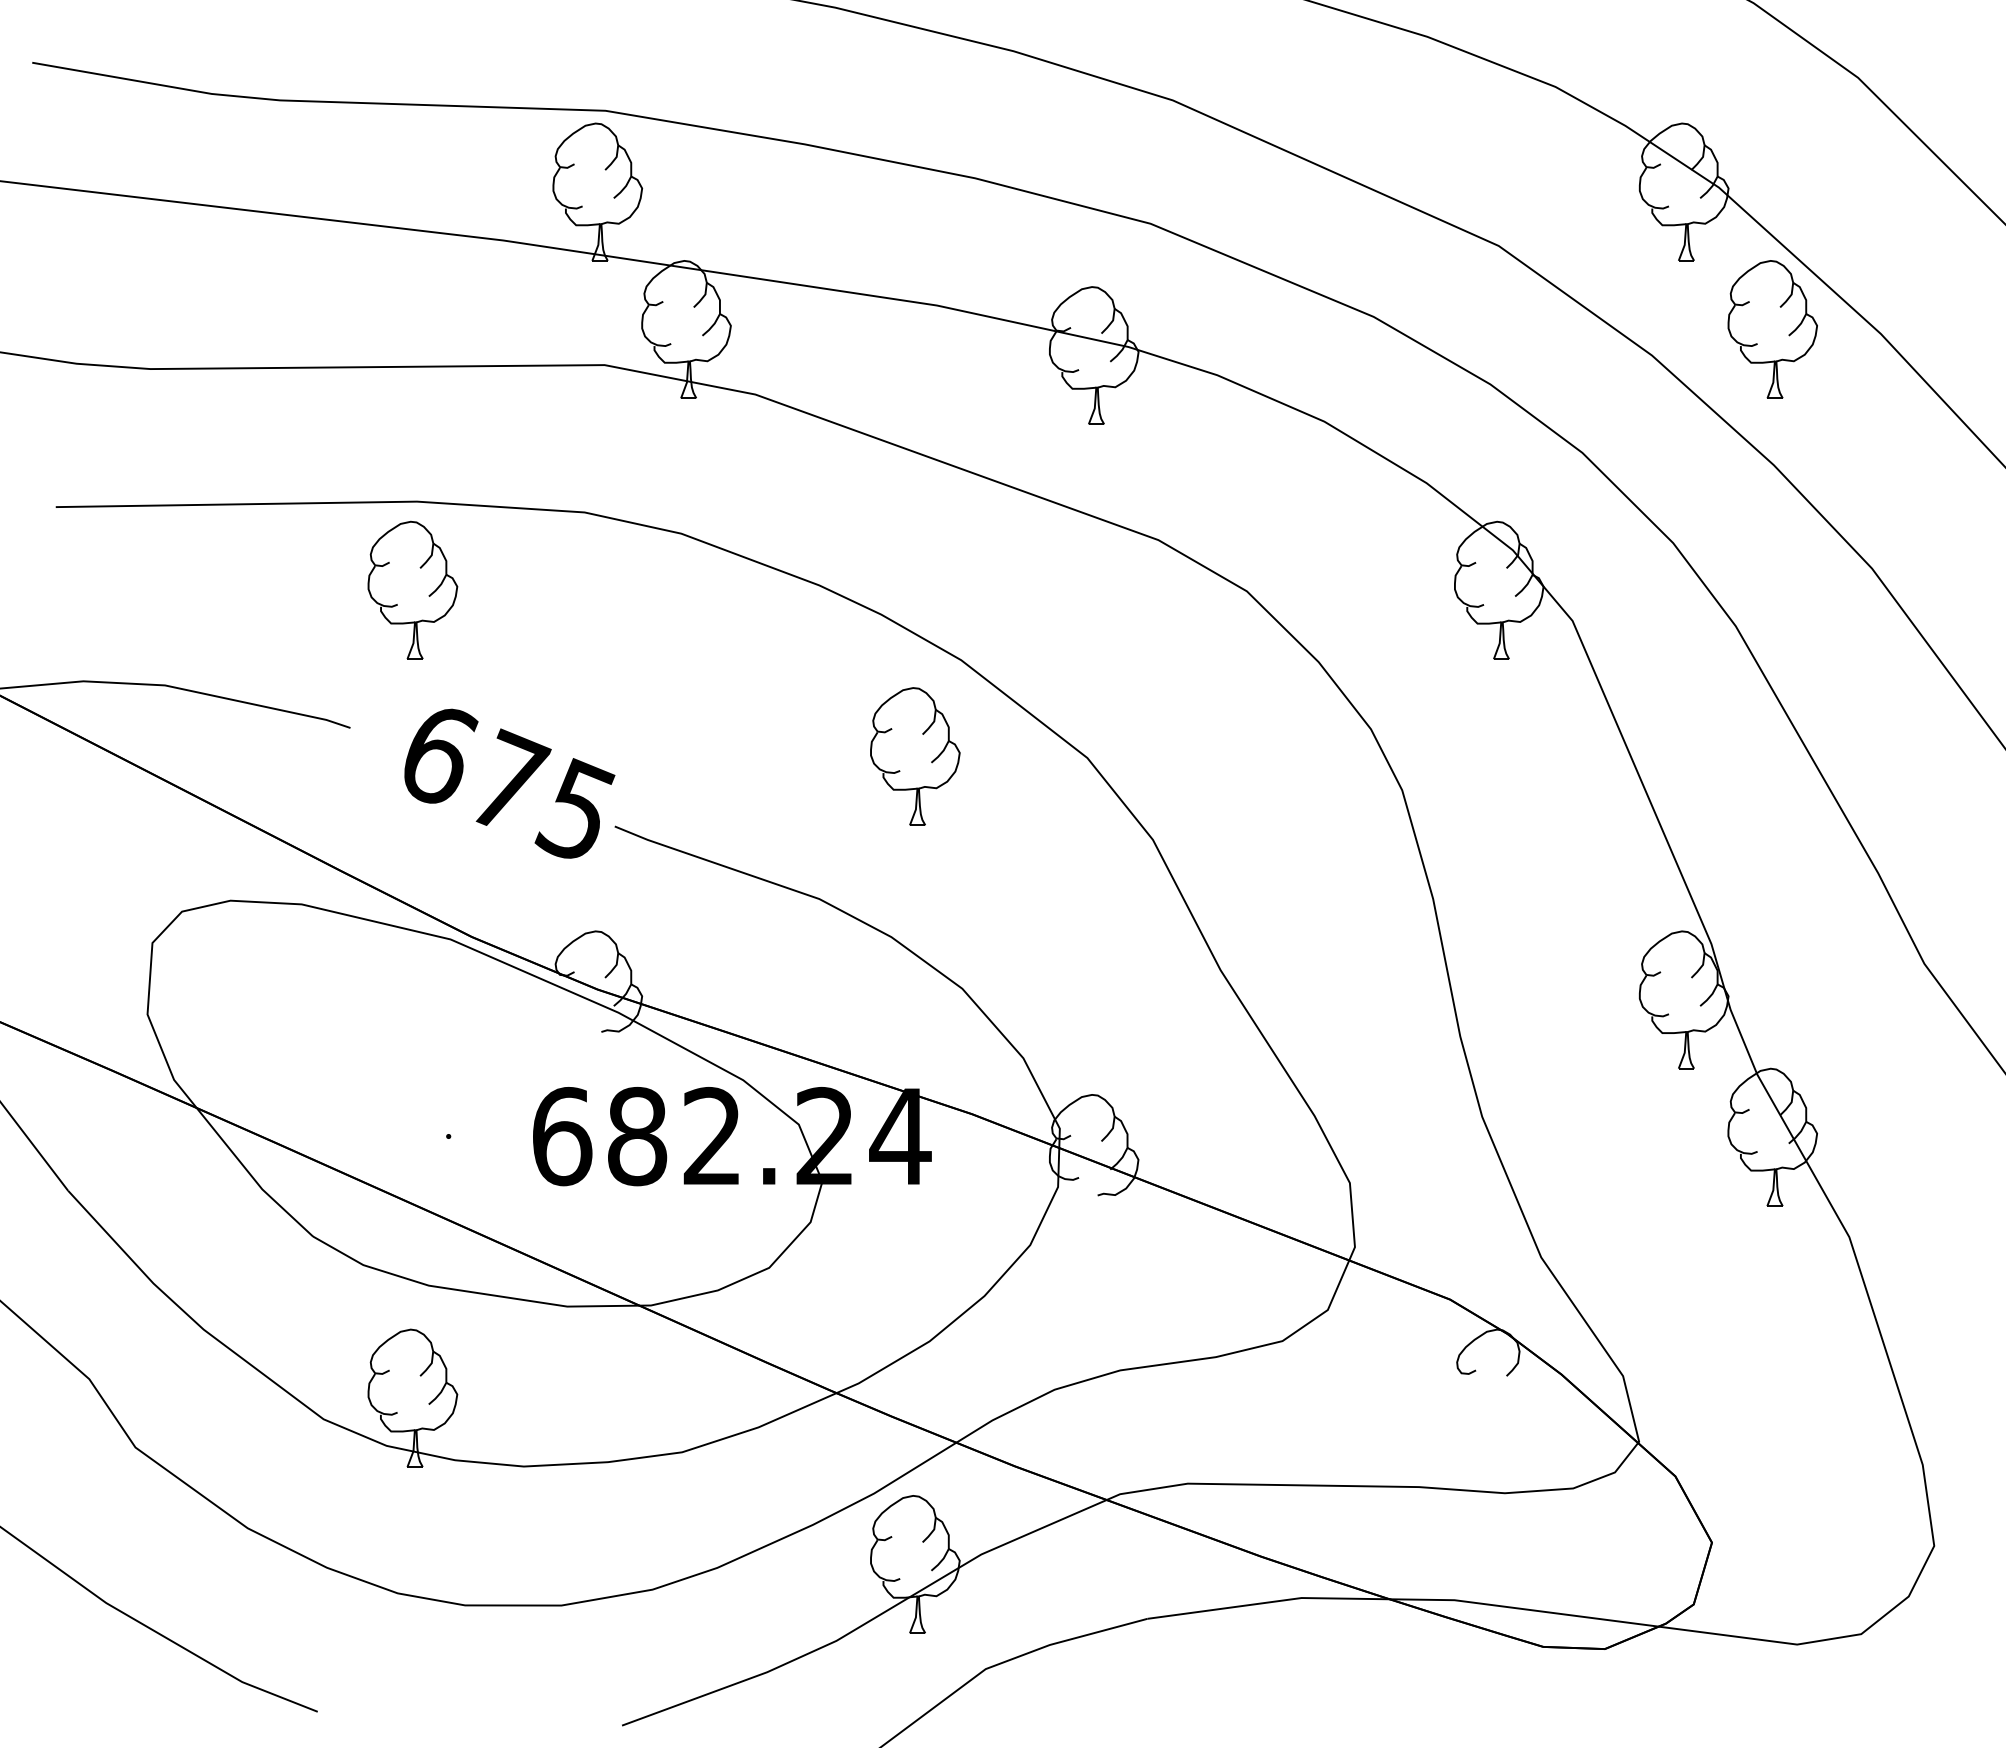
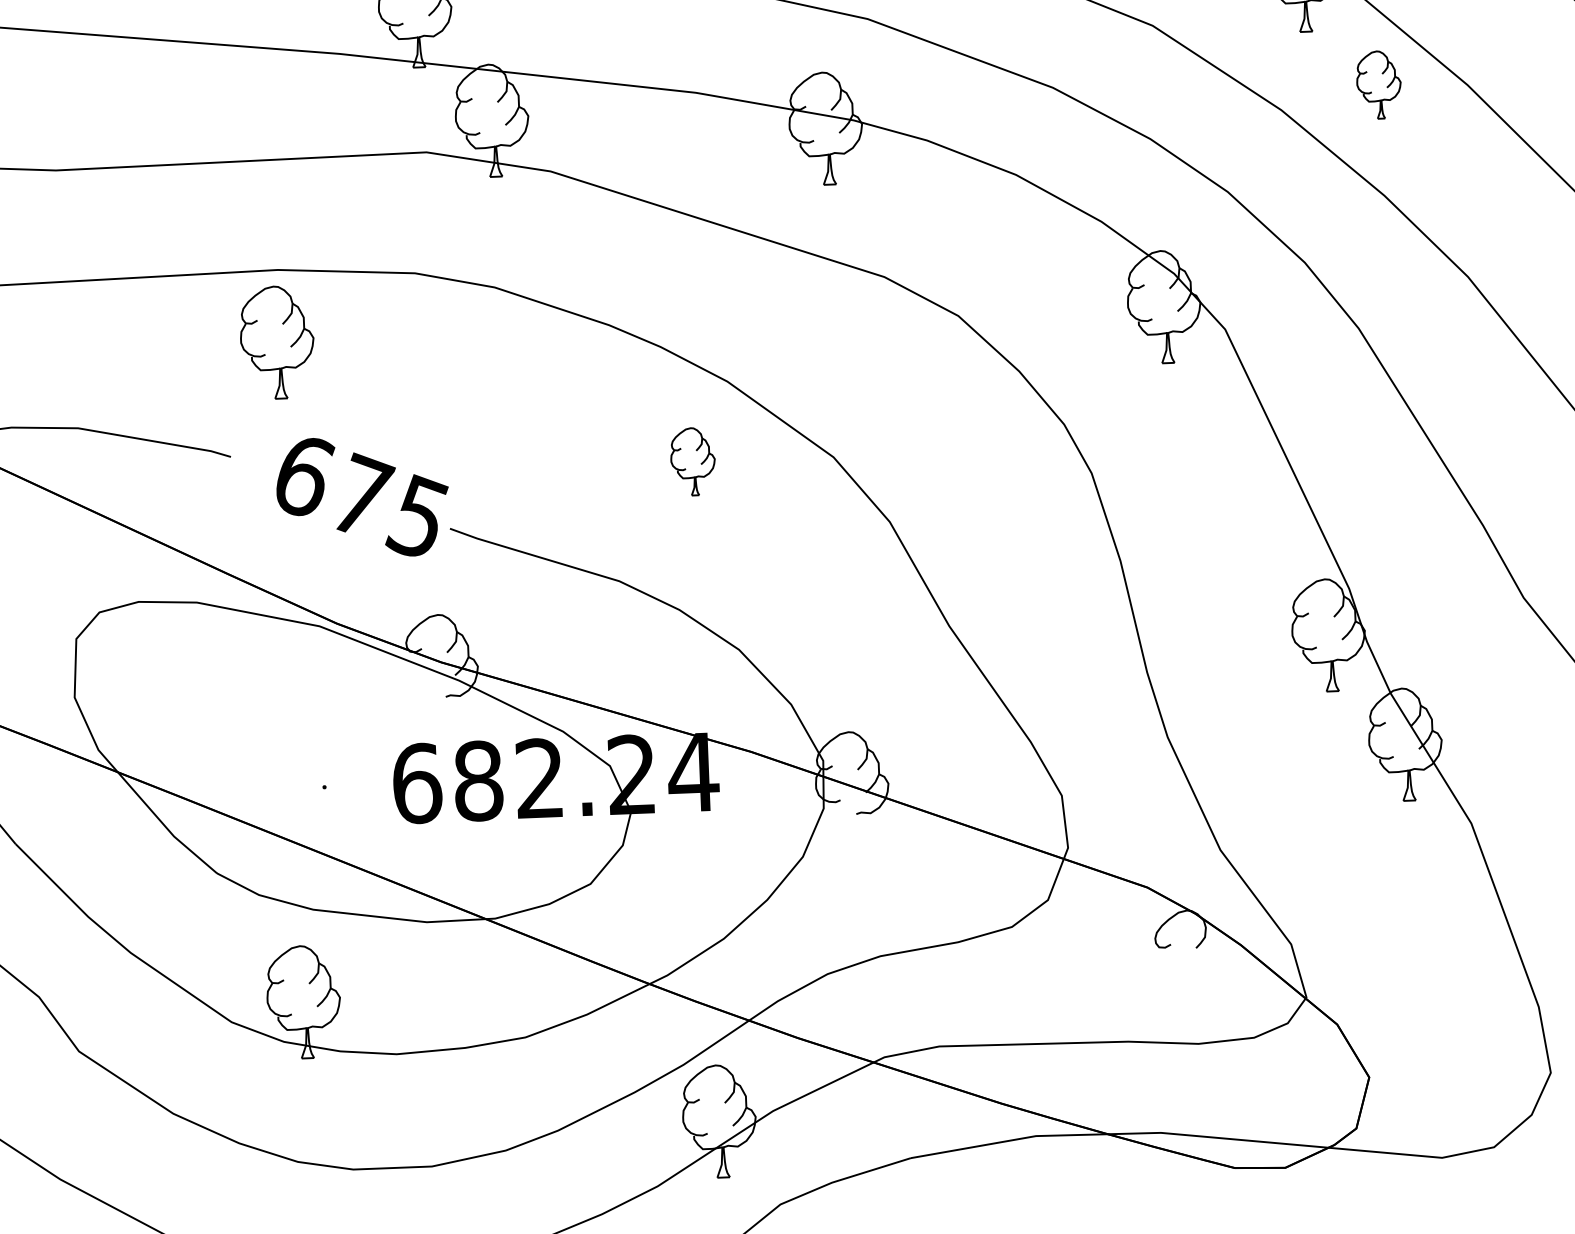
part: (1772, 329) -> (1378, 84), size x0.6
part: (915, 756) -> (693, 461), size x0.6

